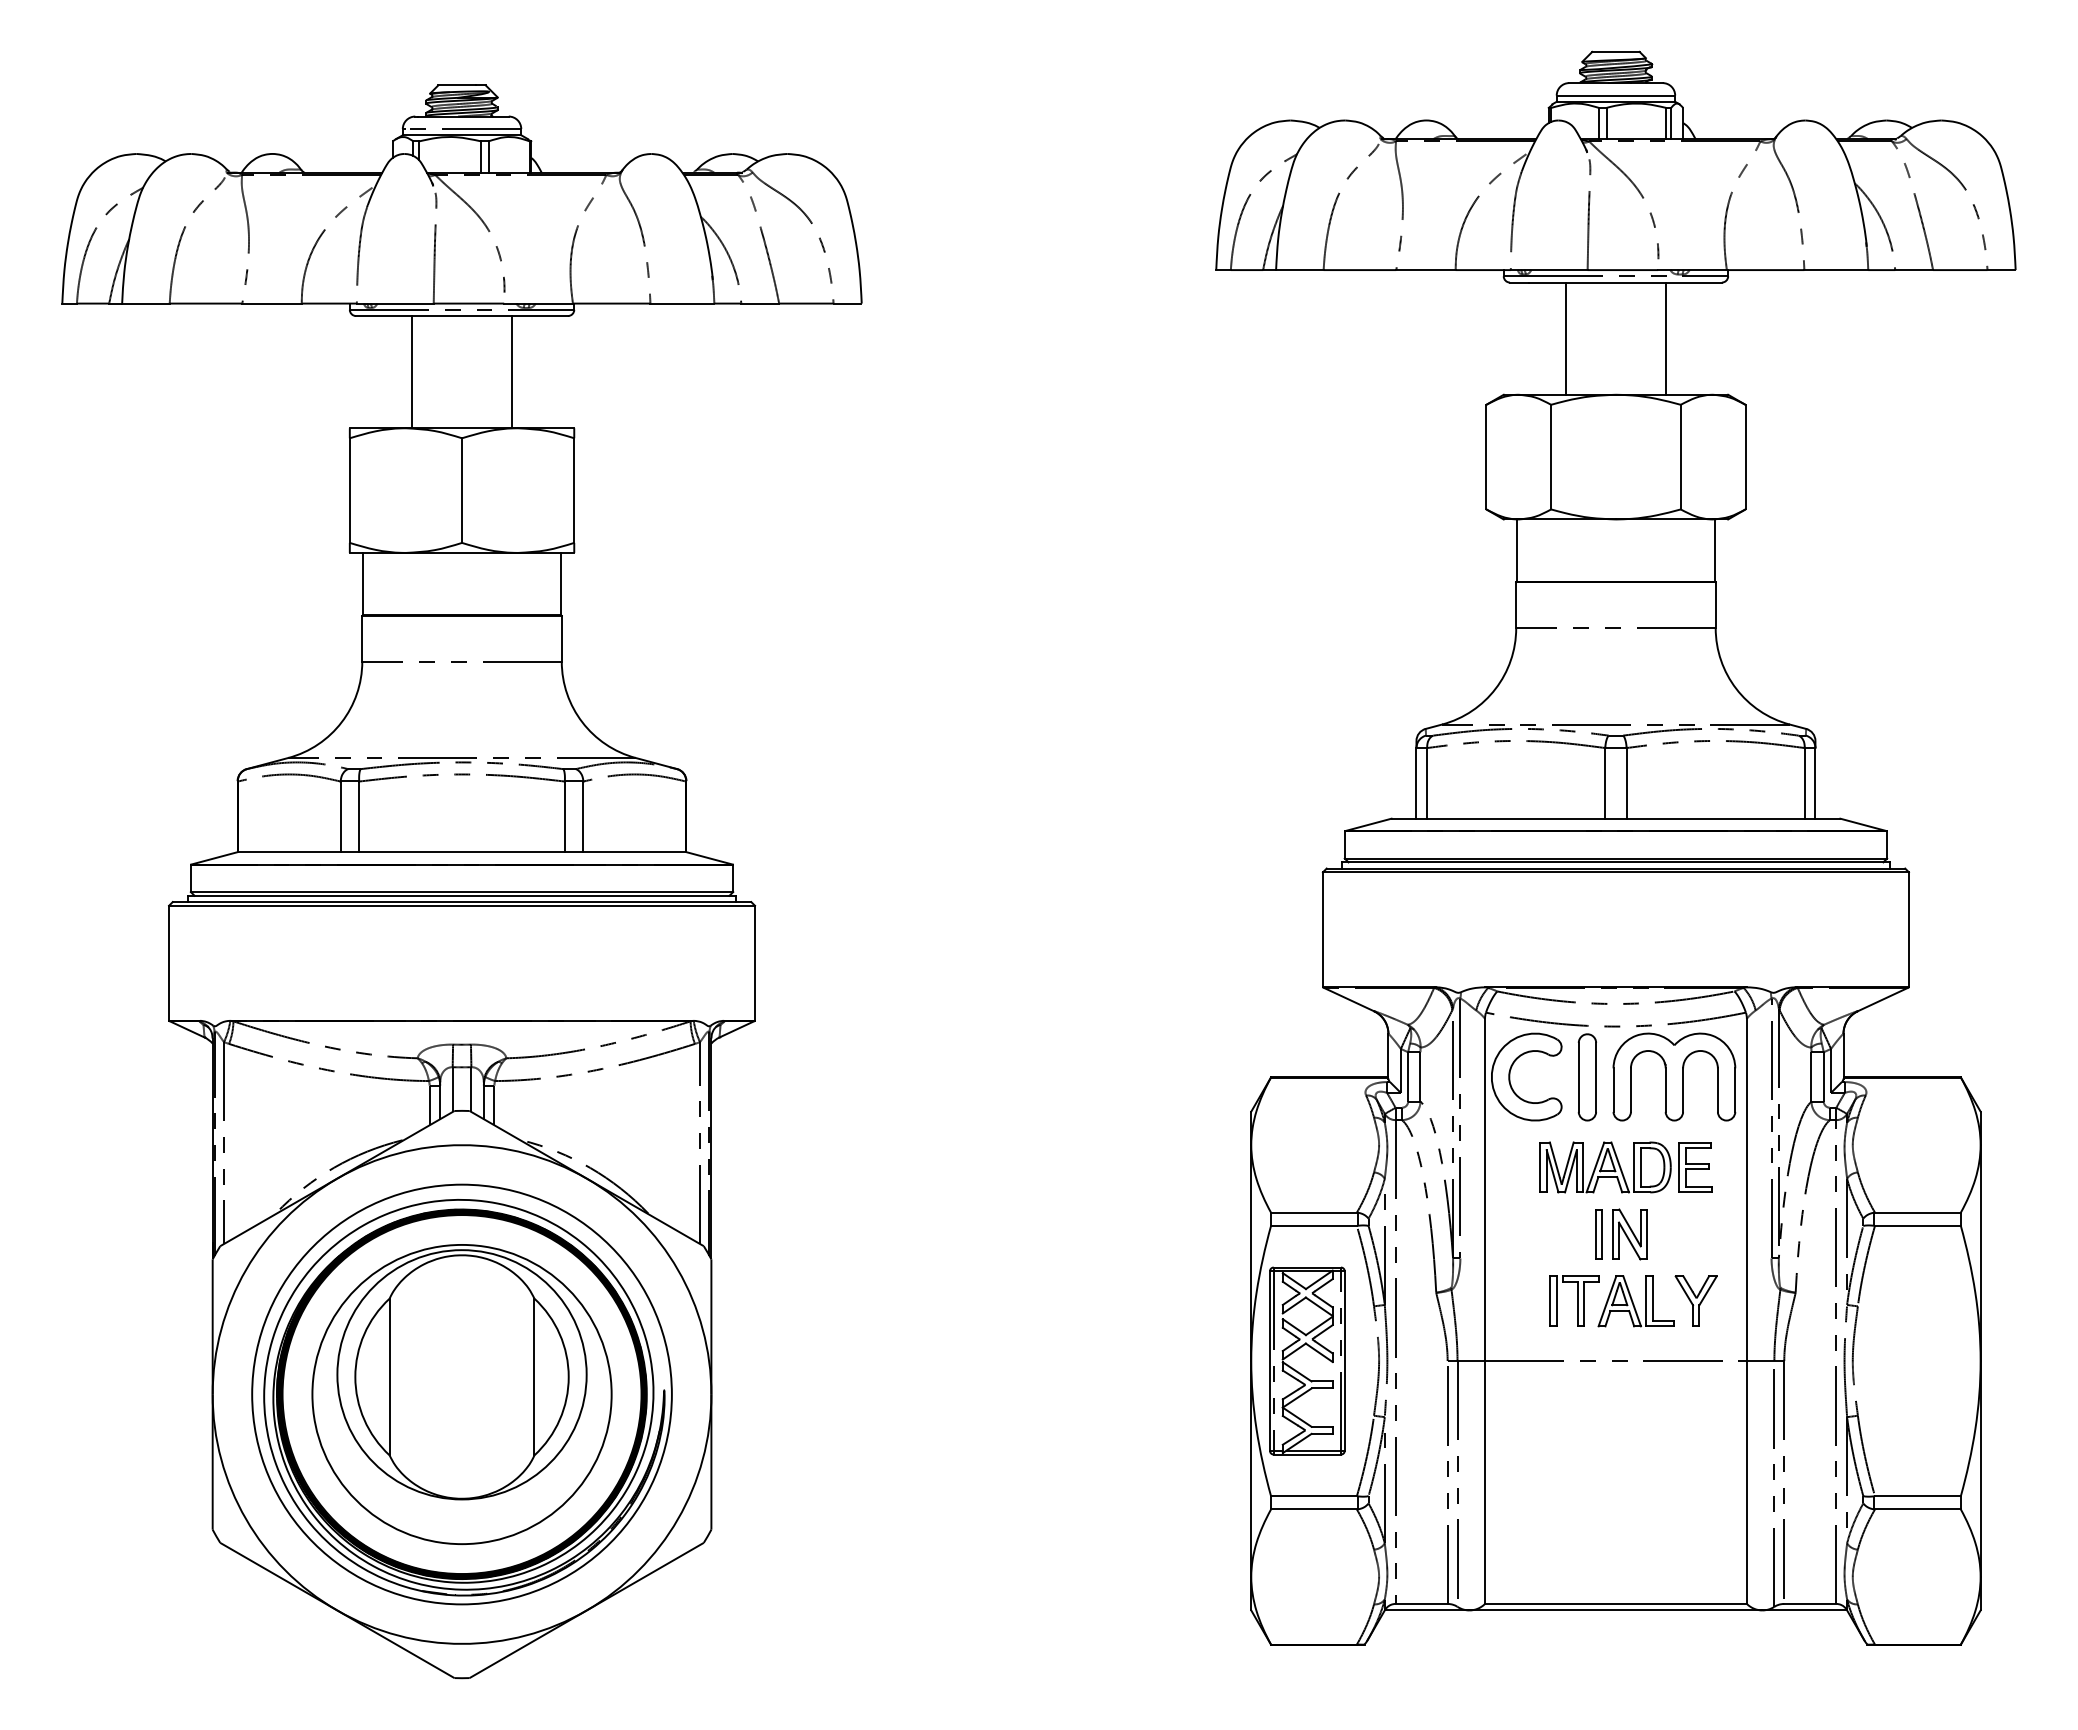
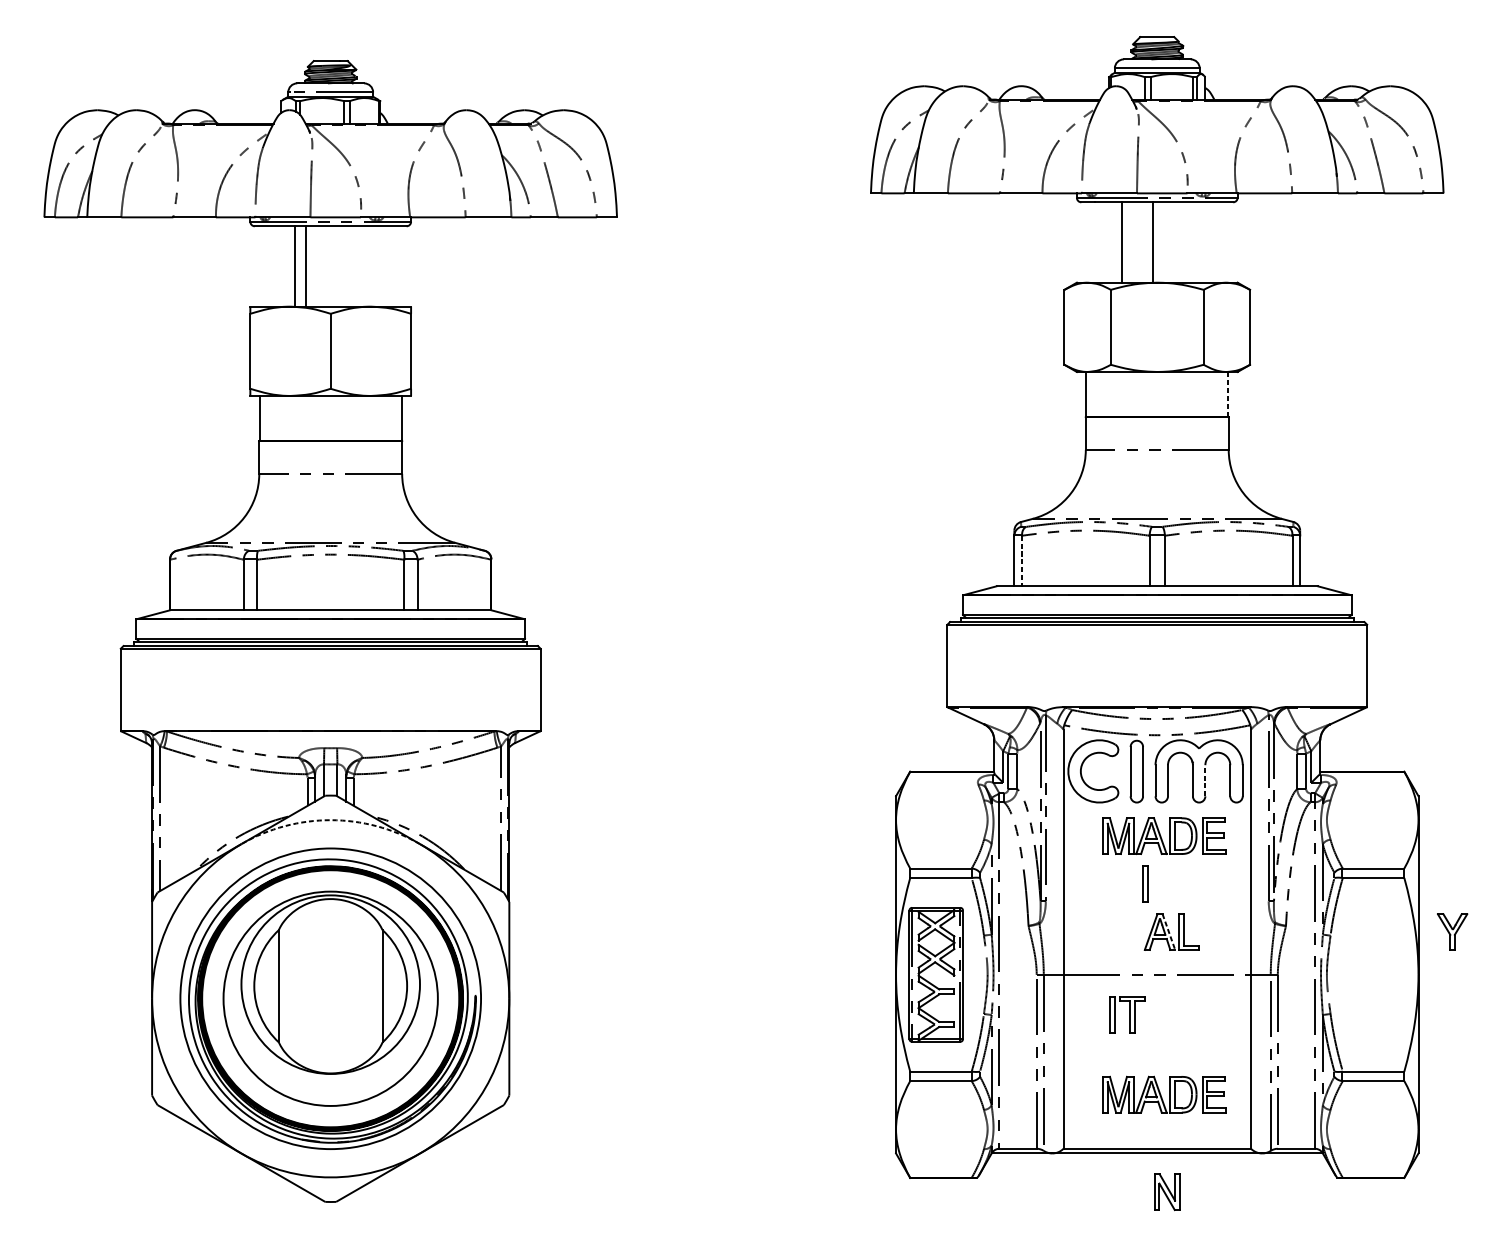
line: (1665, 338) -> (1152, 242), moved
line: (511, 372) -> (305, 266), moved
line: (1715, 550) -> (1228, 394), solid -> dashed
line: (1427, 783) -> (1022, 561), solid -> dashed
line: (1683, 1090) -> (1205, 781), solid -> dashed
arc: (462, 1145) -> (331, 820), solid -> dashed
part: (1629, 1234) -> (1166, 1192), moved
part: (1574, 1300) -> (1127, 1014), moved
part: (1695, 1300) -> (1452, 931), moved
line: (1632, 1301) -> (1169, 932), solid -> dashed
part: (1625, 1528) -> (1164, 1094), added

